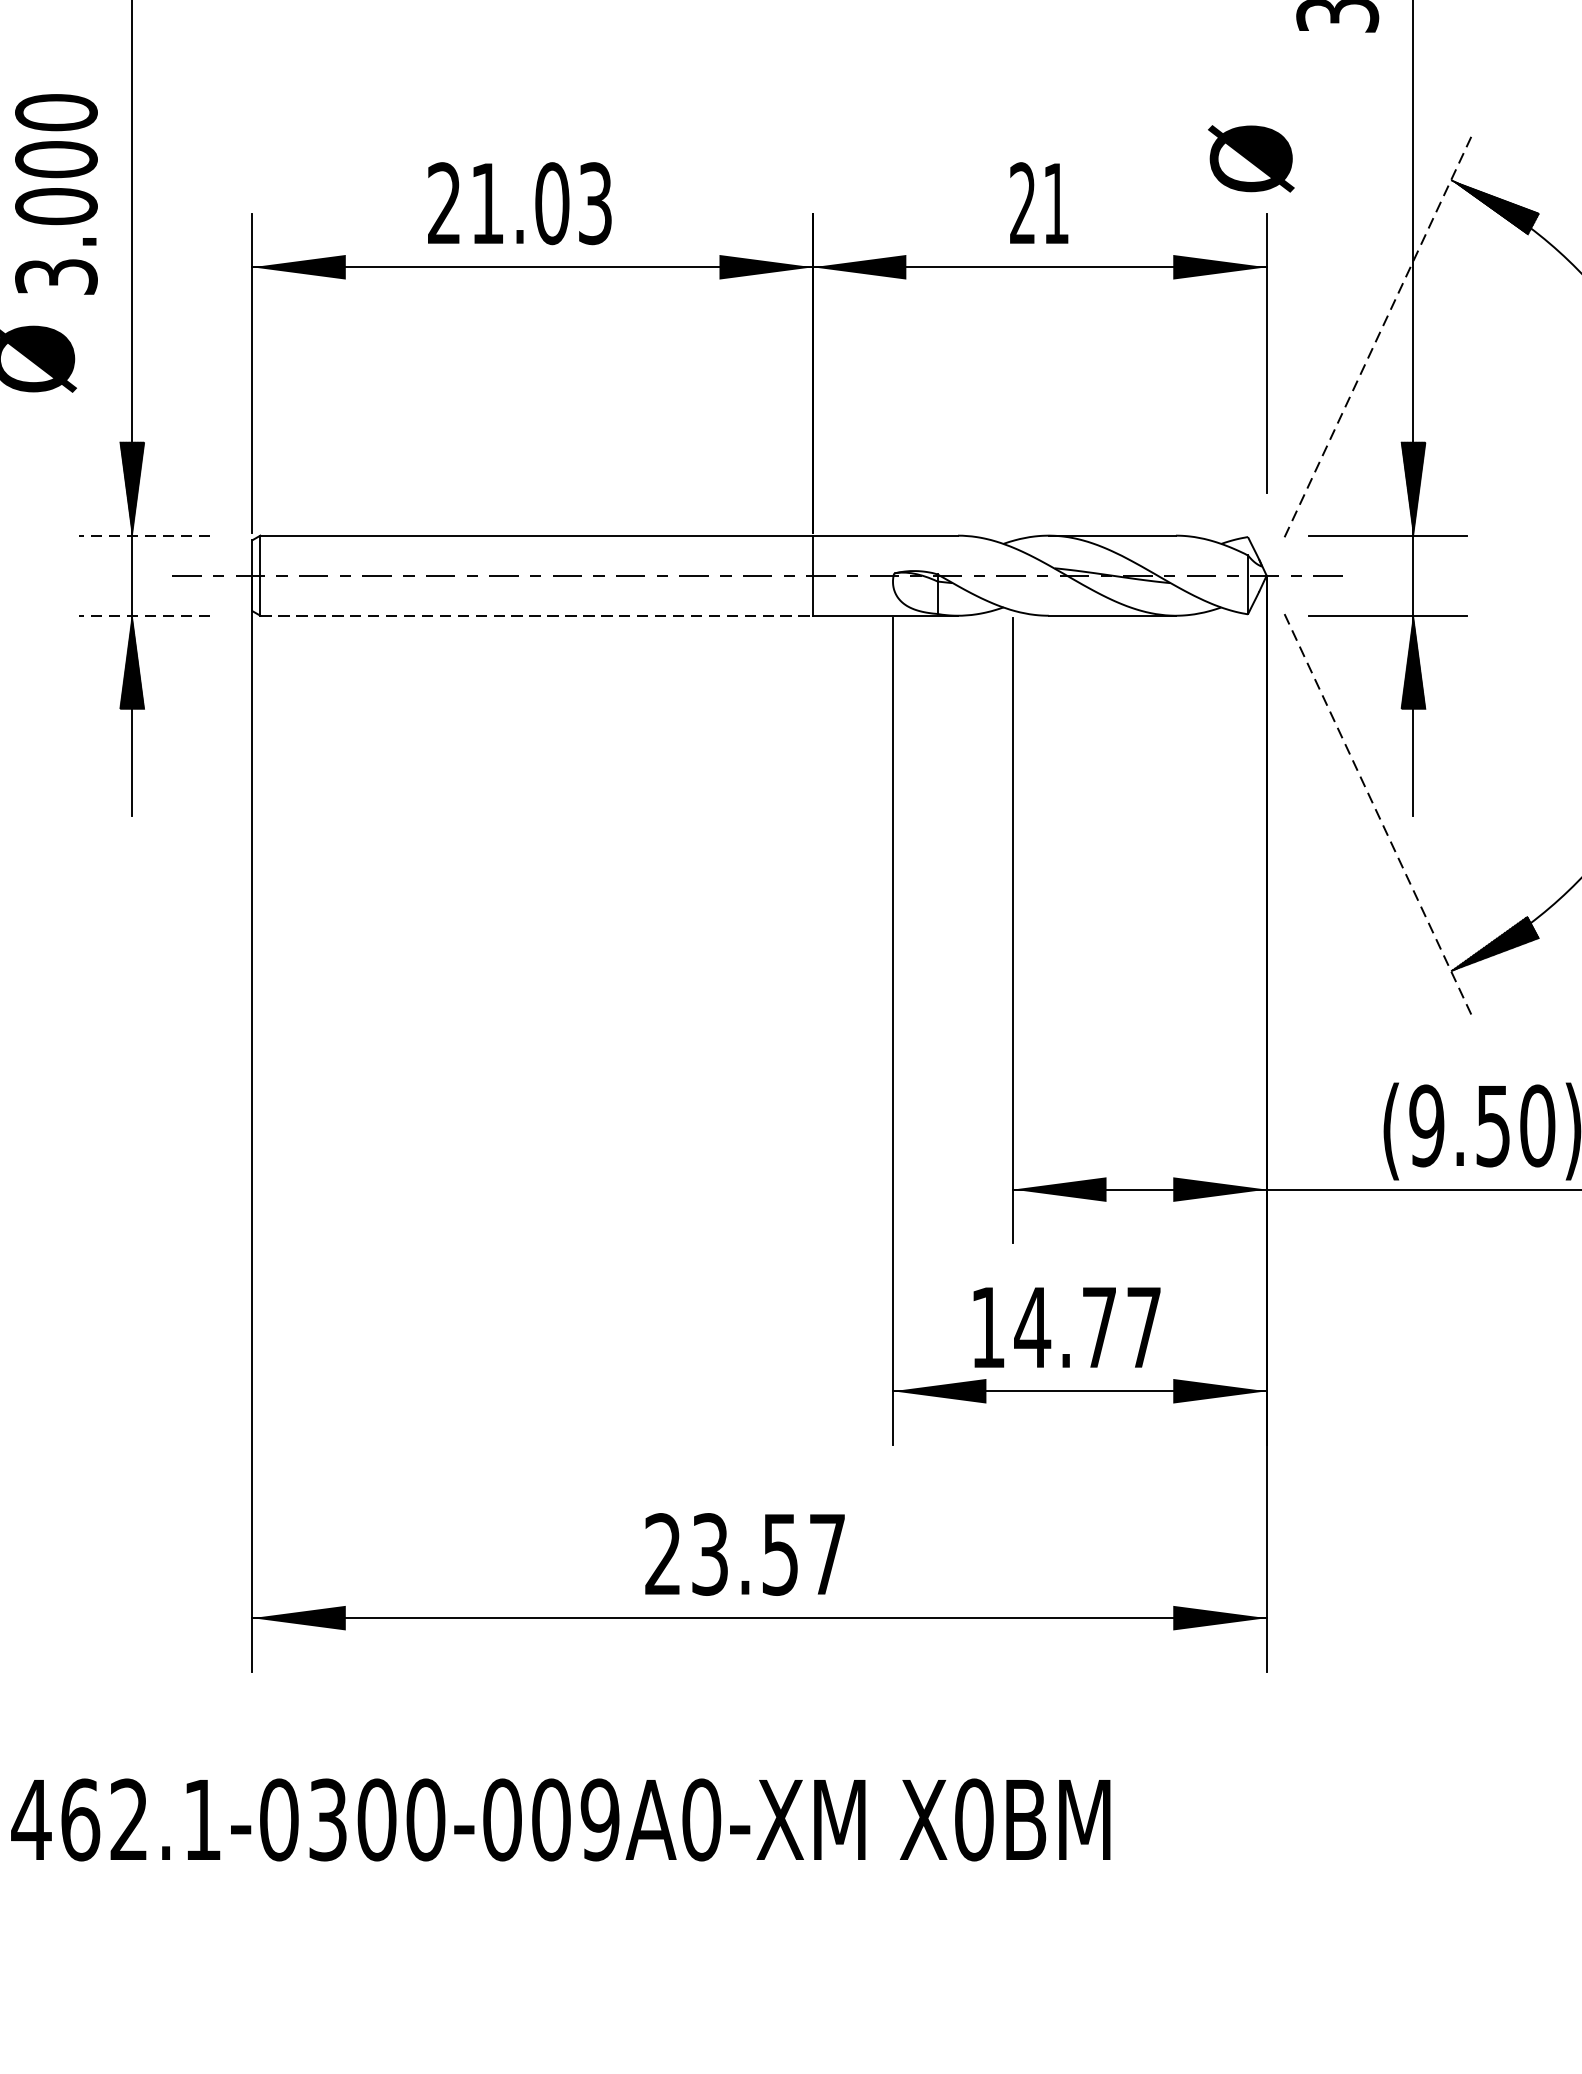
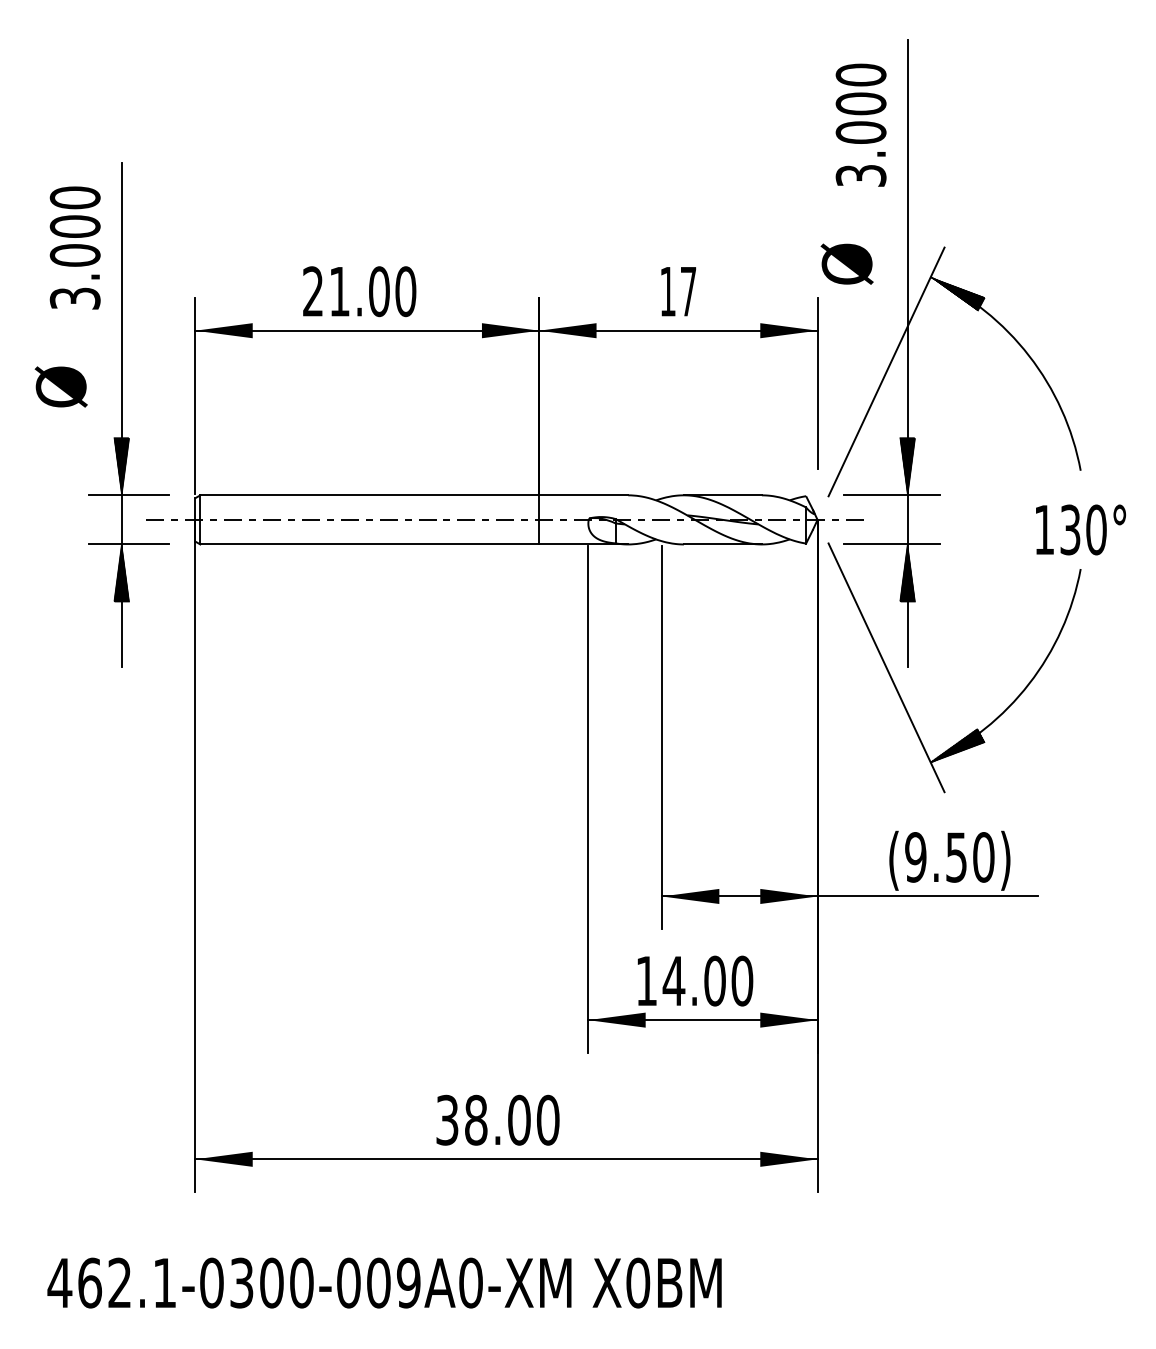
text: (1250, 157) -> (846, 263), moved
text: (55, 193) -> (74, 247), moved
text: (594, 203) -> (405, 291), 21.03 -> 21.00
text: (1039, 203) -> (678, 291), 21 -> 17
line: (1379, 333) -> (886, 371), dashed -> solid
line: (143, 535) -> (128, 495), dashed -> solid
line: (143, 615) -> (128, 544), dashed -> solid
line: (537, 615) -> (370, 544), dashed -> solid
line: (1379, 817) -> (886, 668), dashed -> solid
text: (1121, 1326) -> (728, 980), 14.77 -> 14.00
text: (744, 1553) -> (497, 1119), 23.57 -> 38.00

